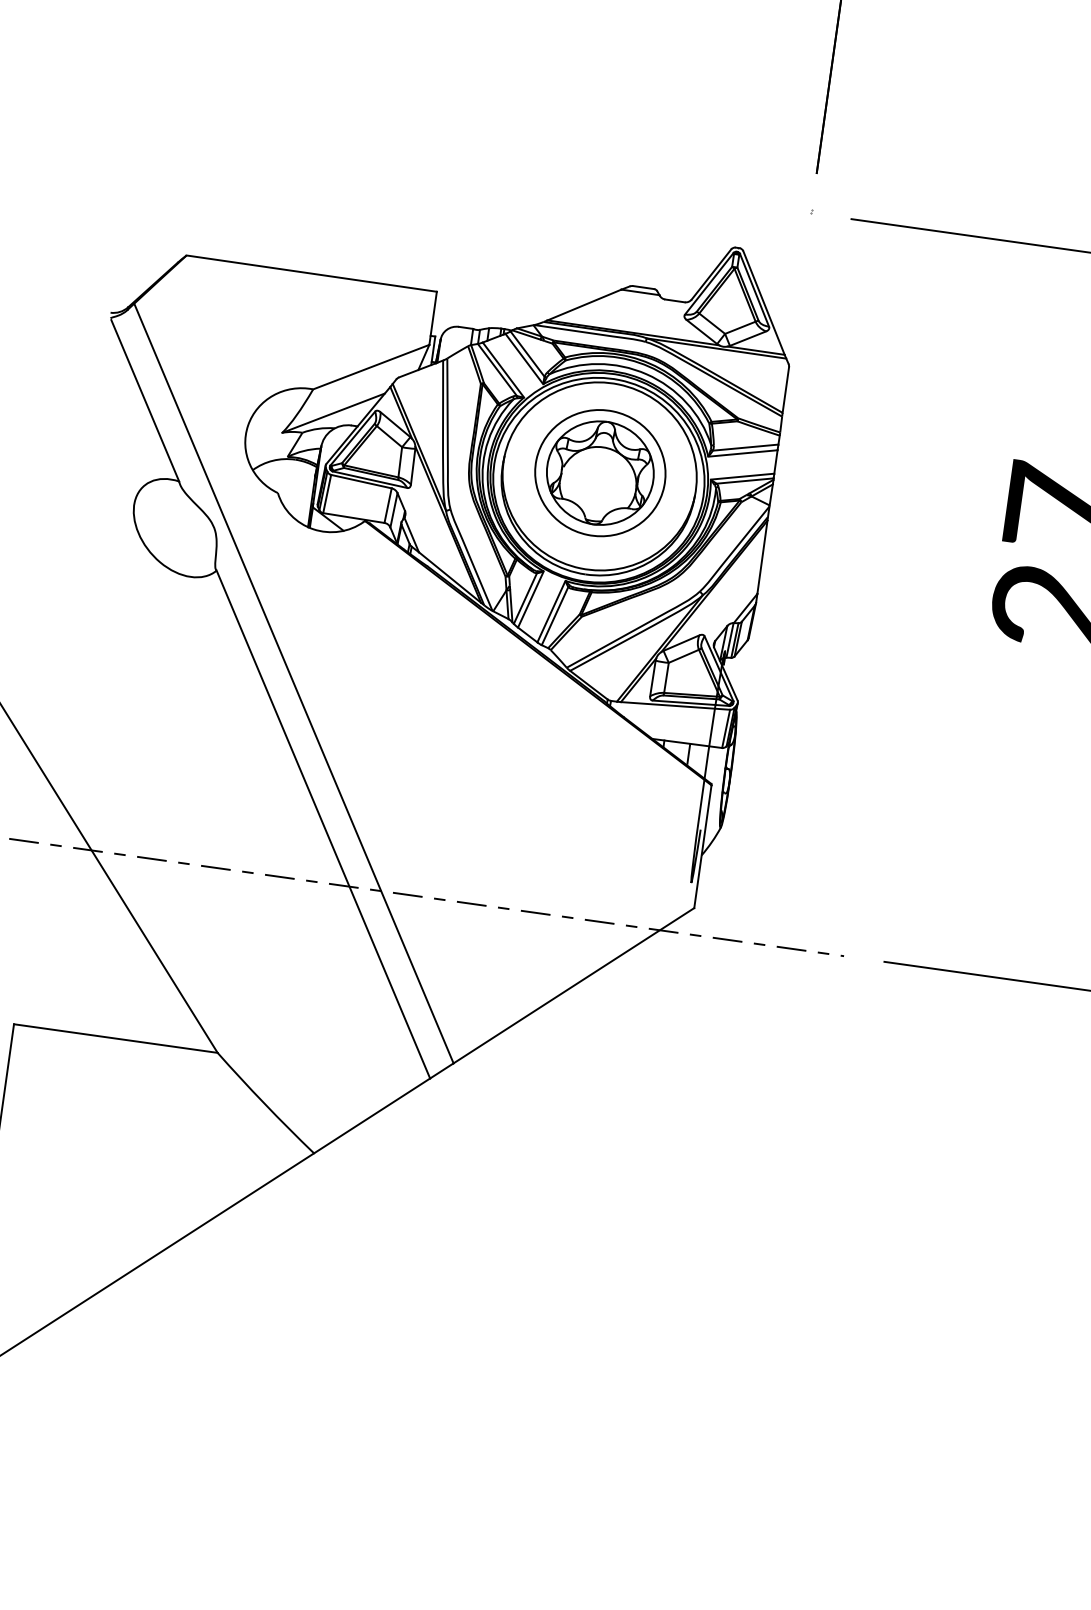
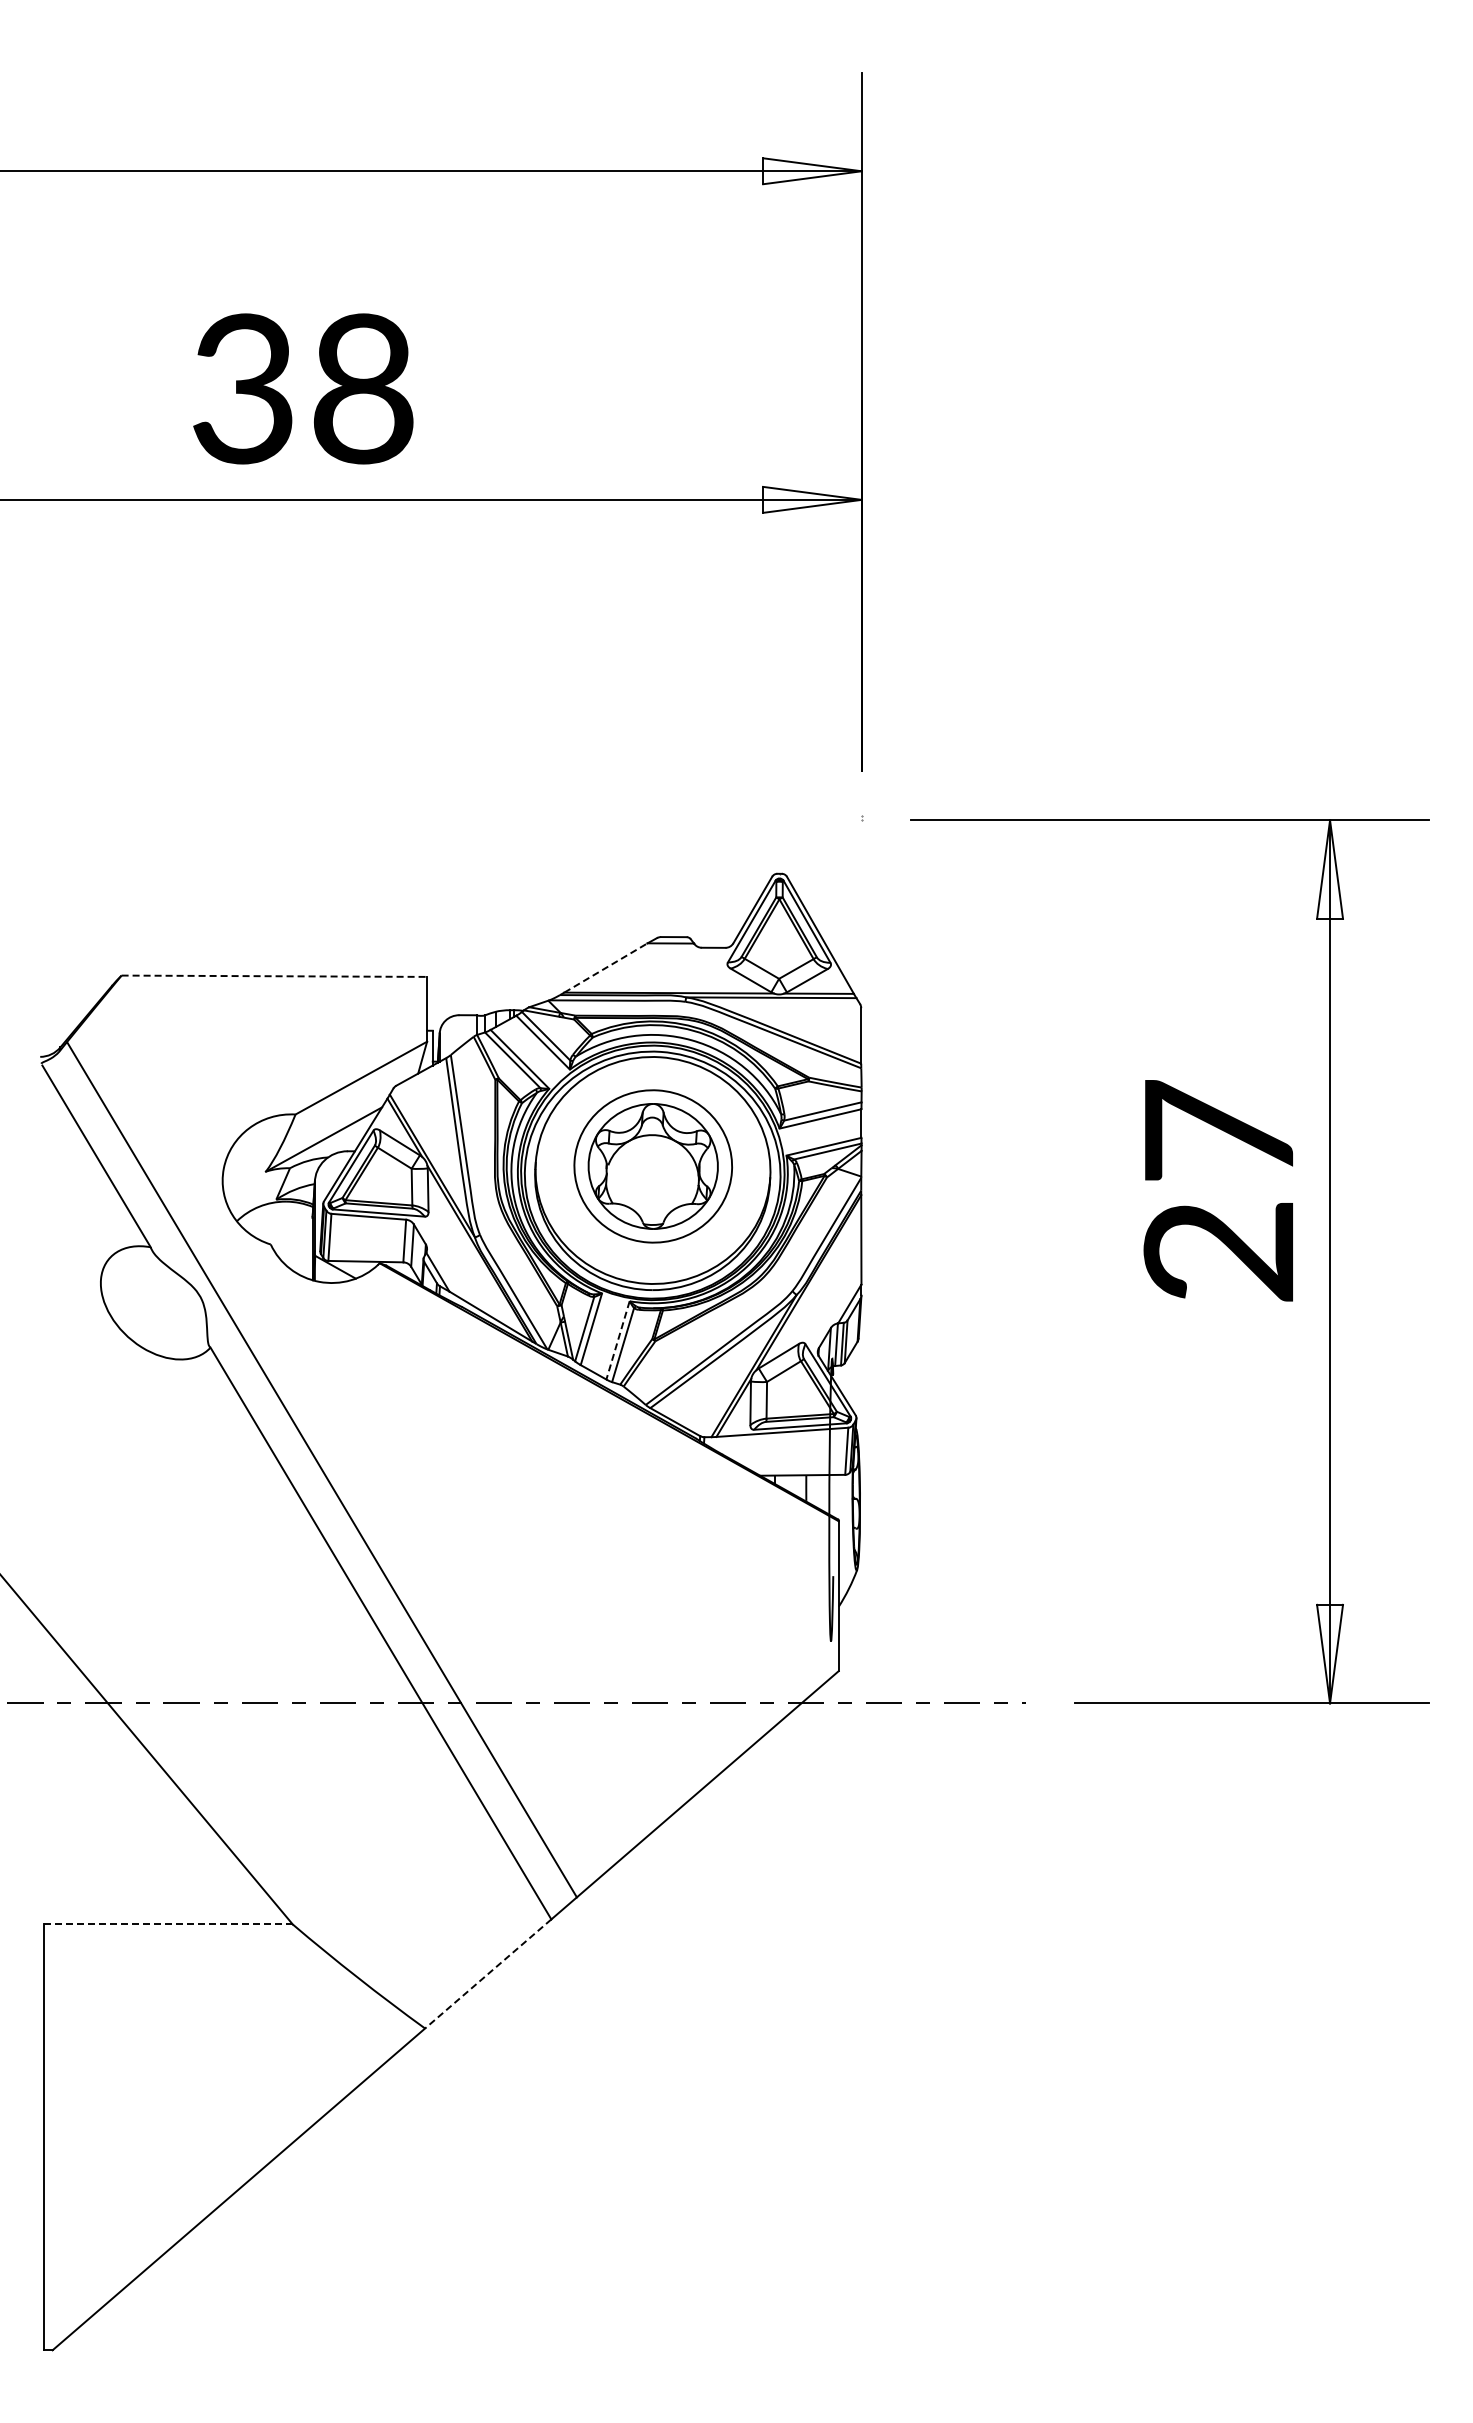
line: (311, 273) -> (274, 976), solid -> dashed
line: (584, 304) -> (606, 967), solid -> dashed
line: (551, 611) -> (618, 1340), solid -> dashed
line: (115, 1038) -> (168, 1924), solid -> dashed
line: (371, 1116) -> (487, 1974), solid -> dashed

